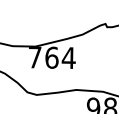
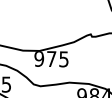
text: (51, 58) -> (51, 59), 764 -> 975

